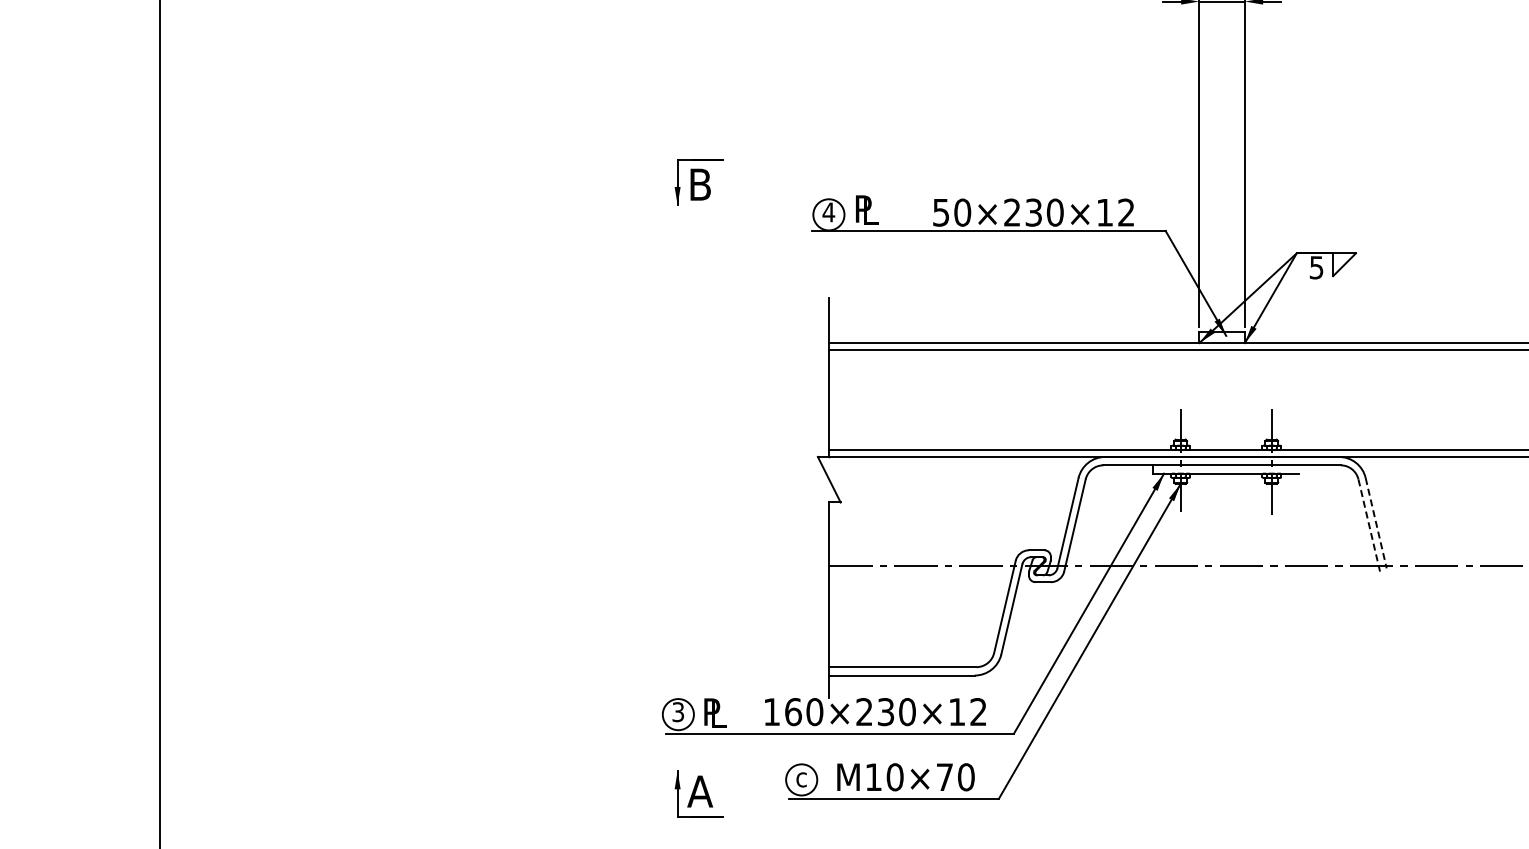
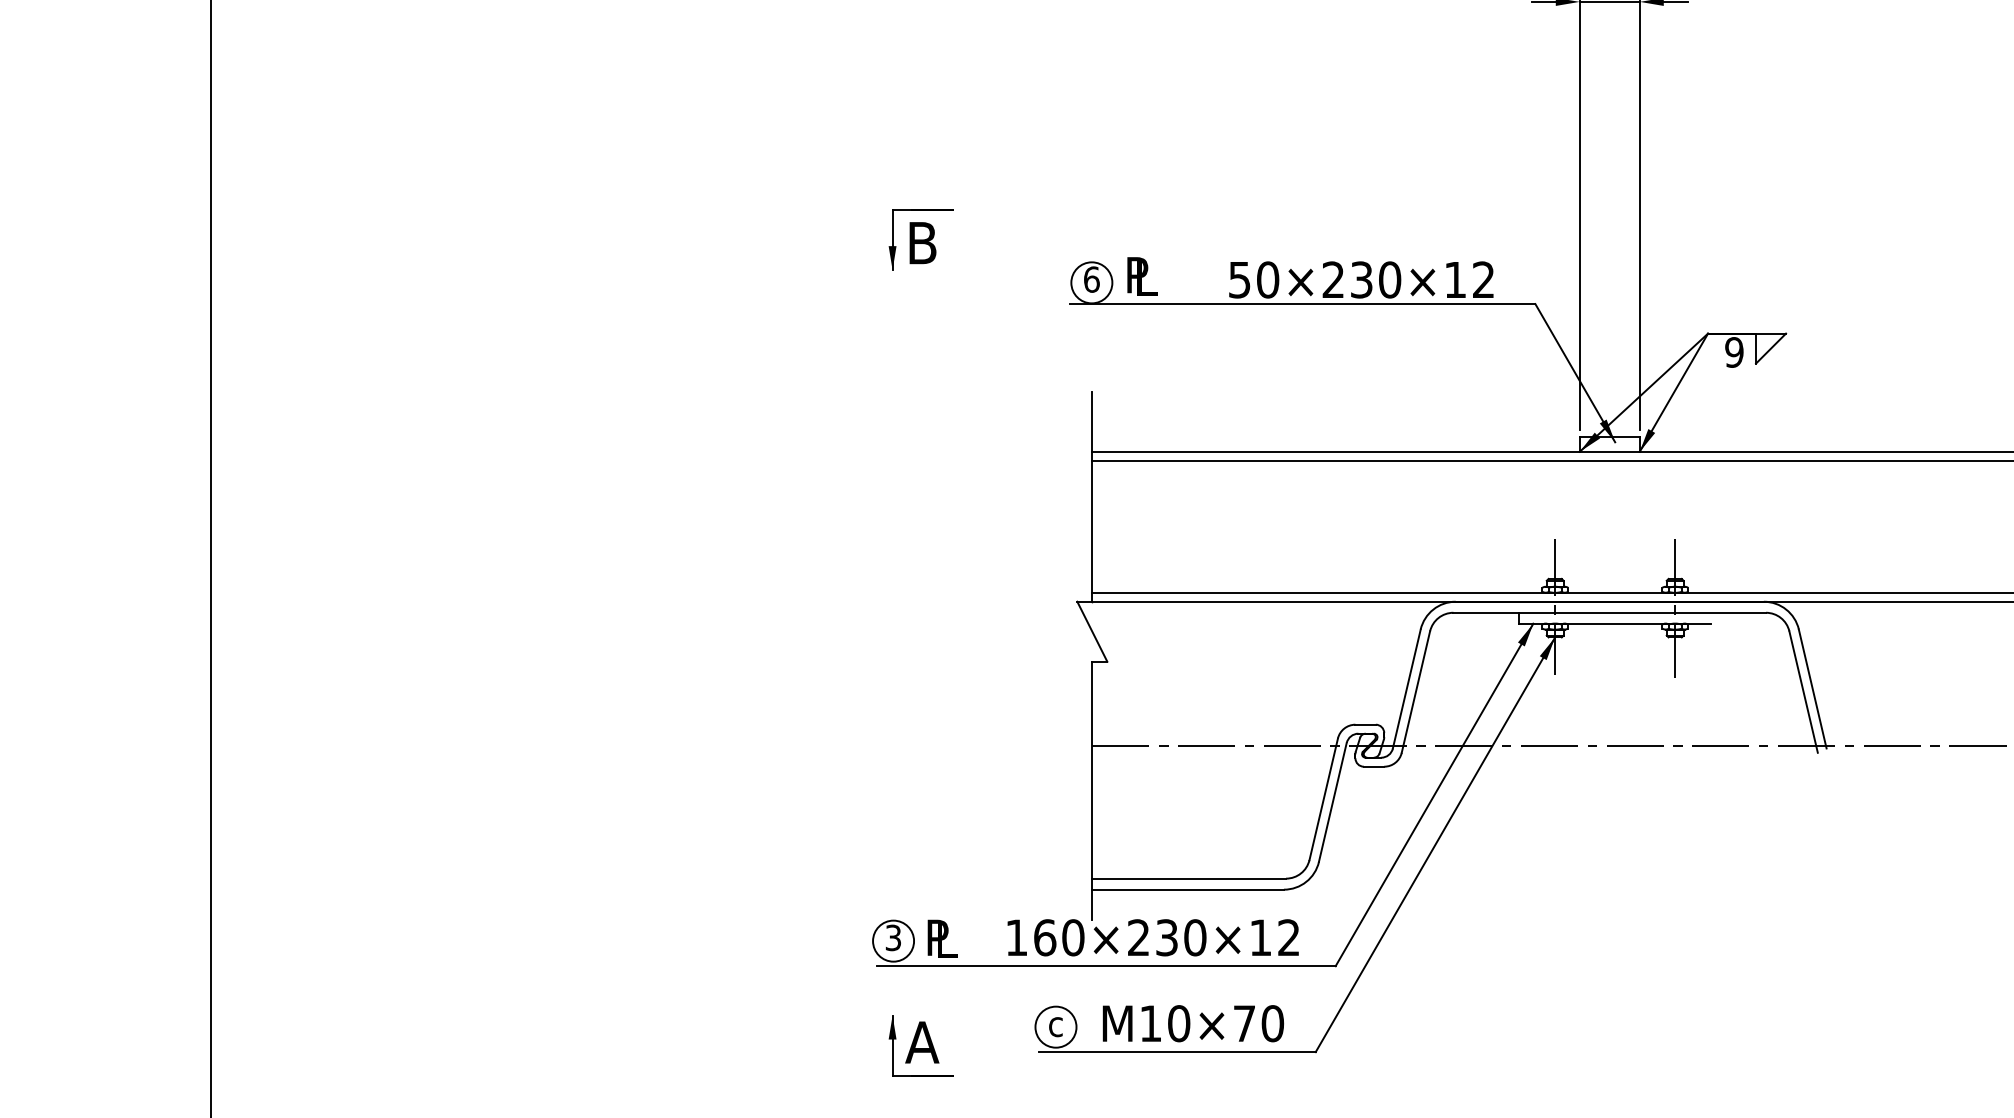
text: (828, 212) -> (1091, 279), 4 -> 6
text: (1316, 267) -> (1734, 352), 5 -> 9
line: (1376, 523) -> (1813, 689), dashed -> solid
line: (1369, 526) -> (1803, 693), dashed -> solid

